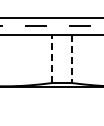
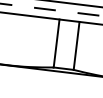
line: (52, 58) -> (57, 43), dashed -> solid
line: (72, 59) -> (76, 46), dashed -> solid

